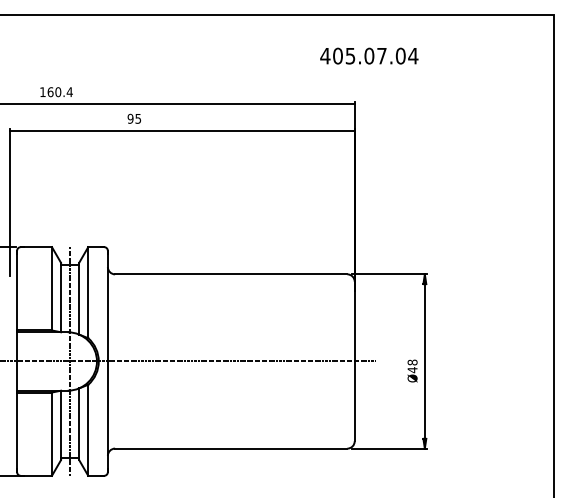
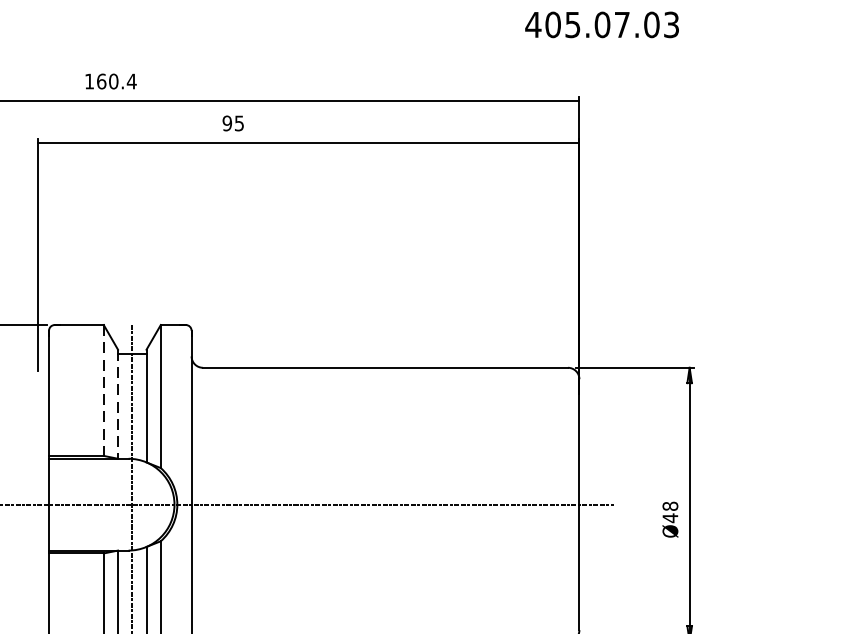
text: (413, 55) -> (671, 23), 405.07.04 -> 405.07.03
line: (51, 288) -> (103, 389), solid -> dashed
line: (61, 297) -> (118, 404), solid -> dashed

